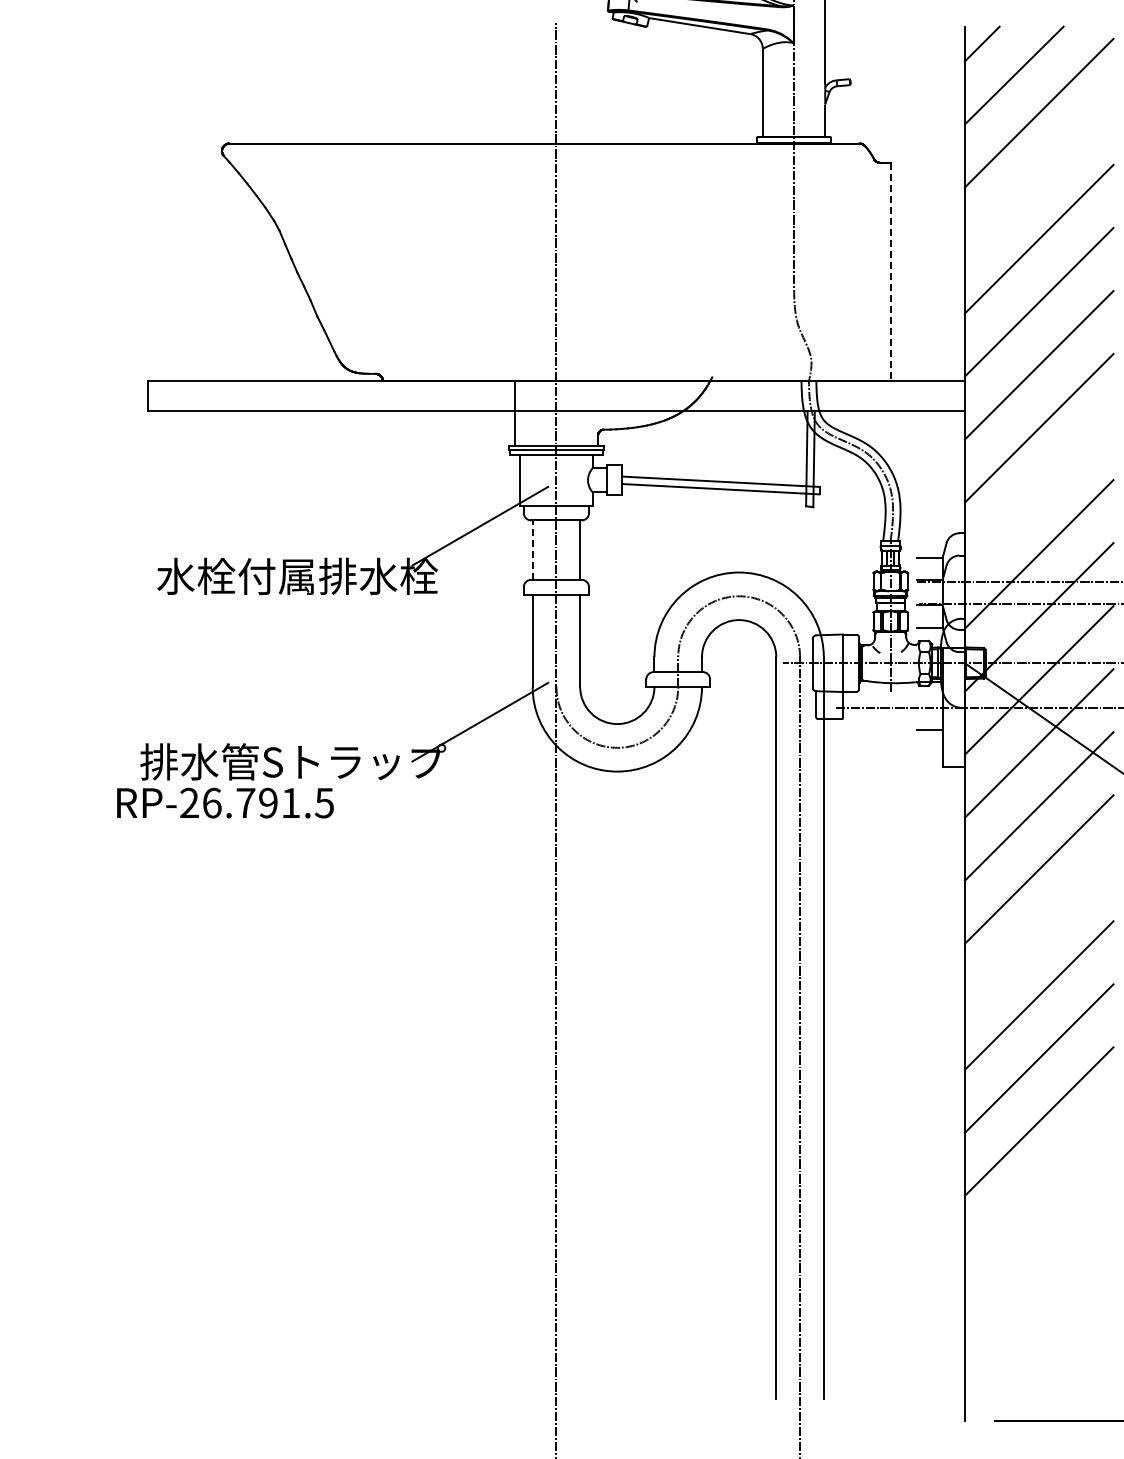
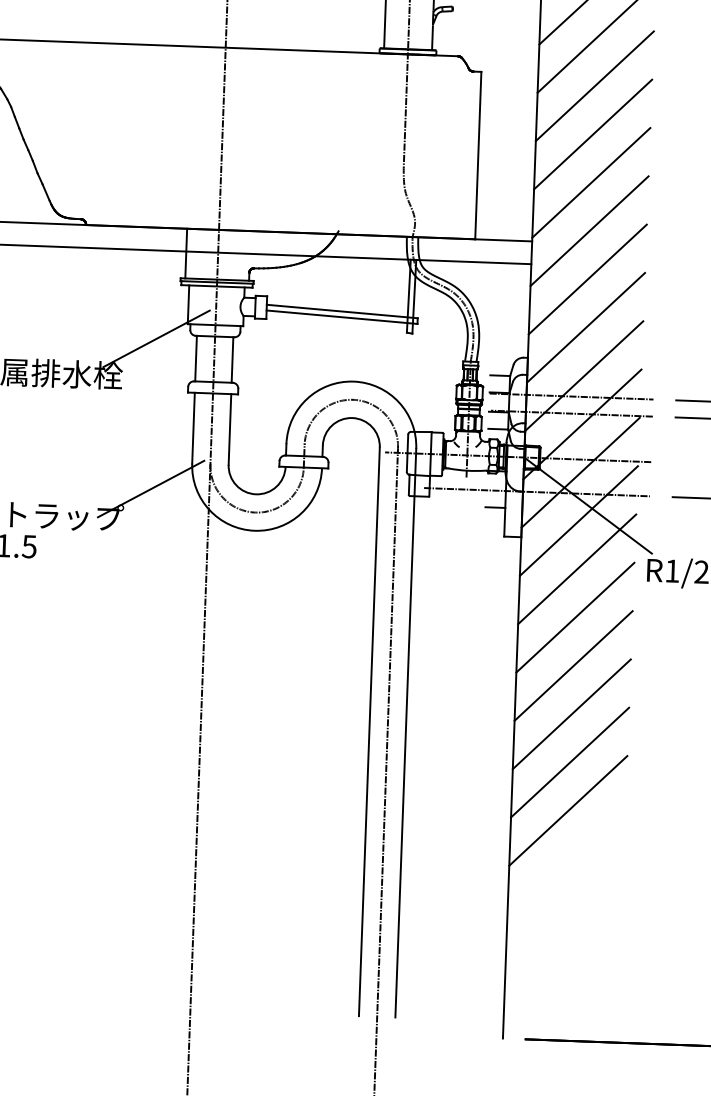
line: (1038, 175) -> (594, 85), added
line: (890, 272) -> (478, 155), dashed -> solid
line: (1038, 491) -> (585, 327), added
line: (532, 550) -> (195, 358), dashed -> solid
line: (1038, 932) -> (573, 665), added

